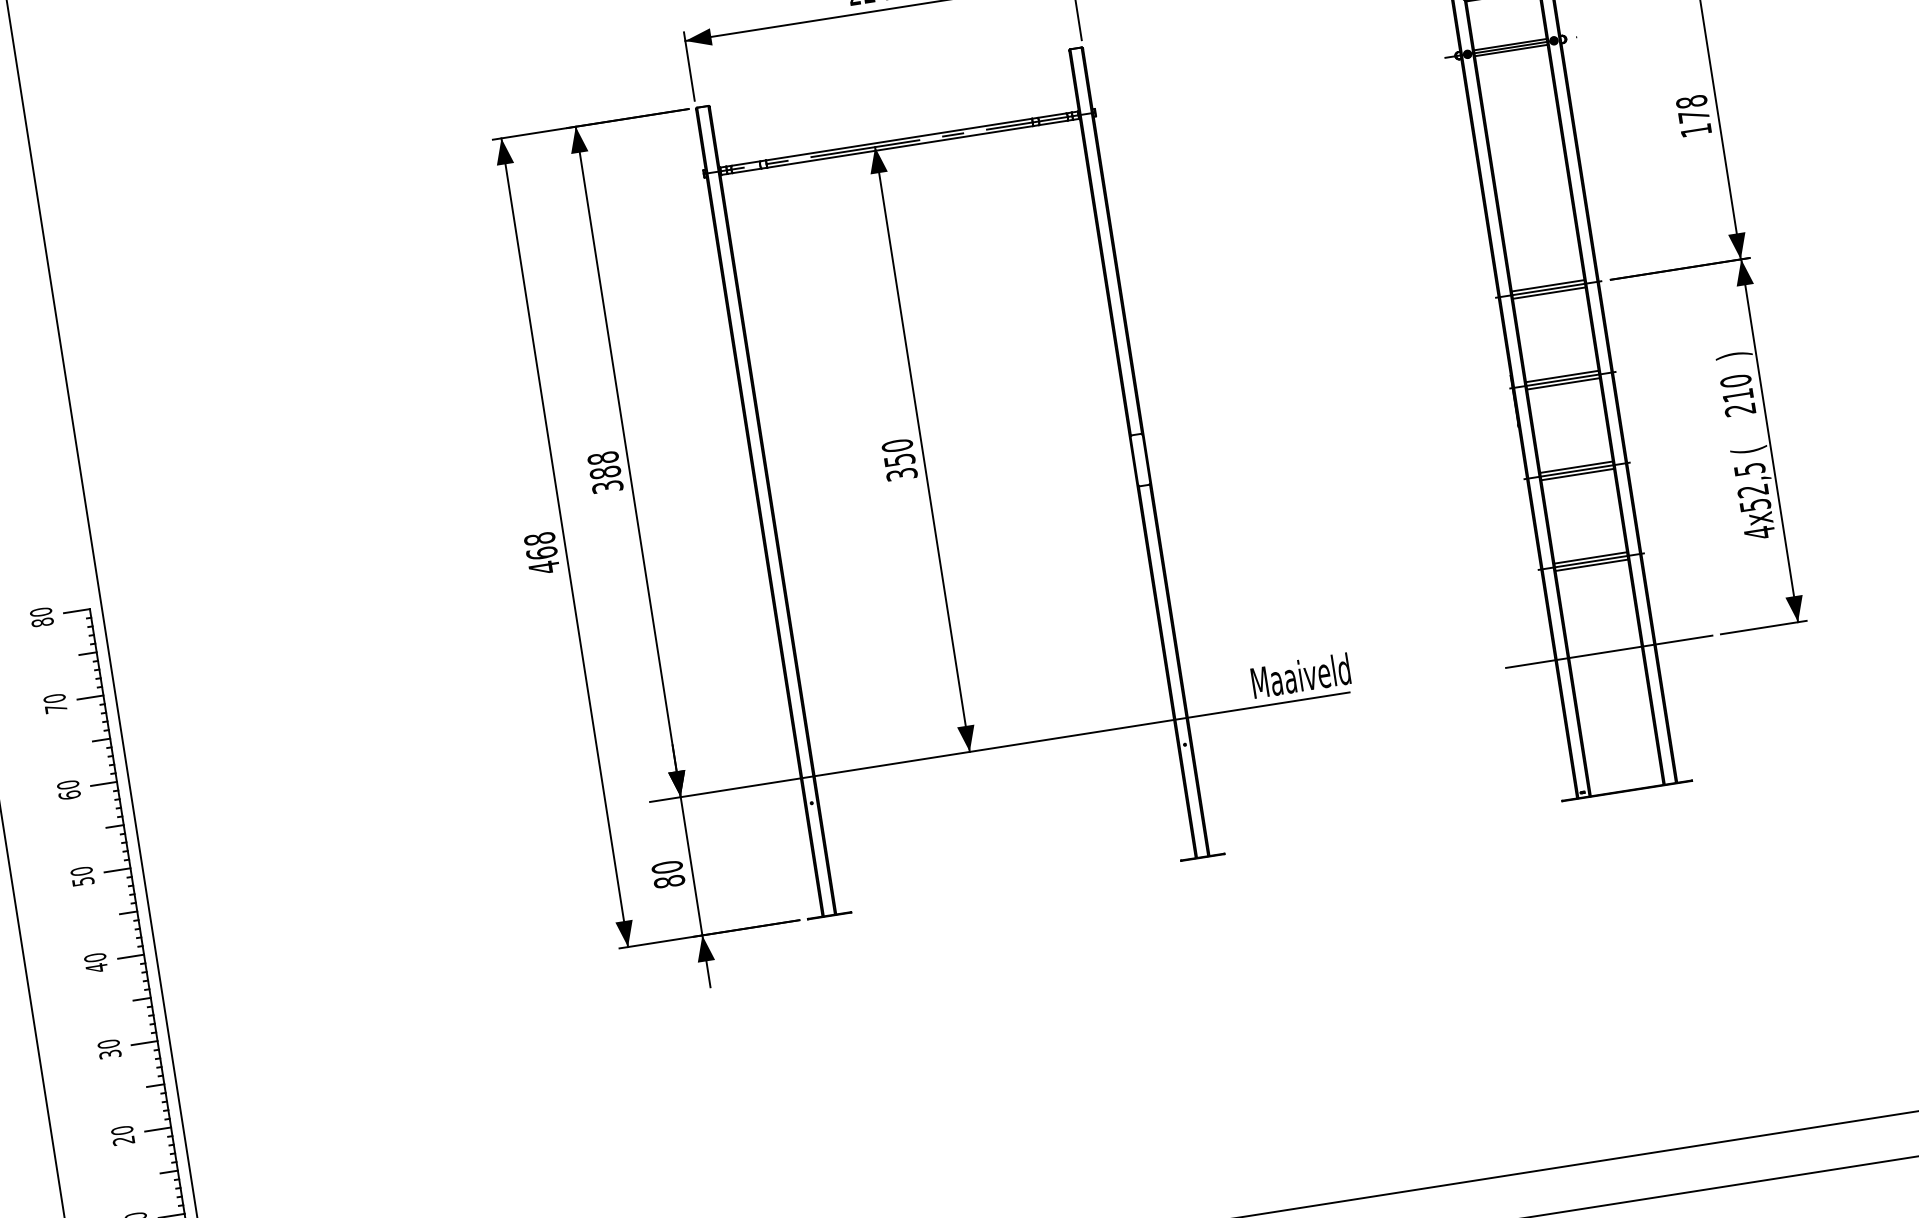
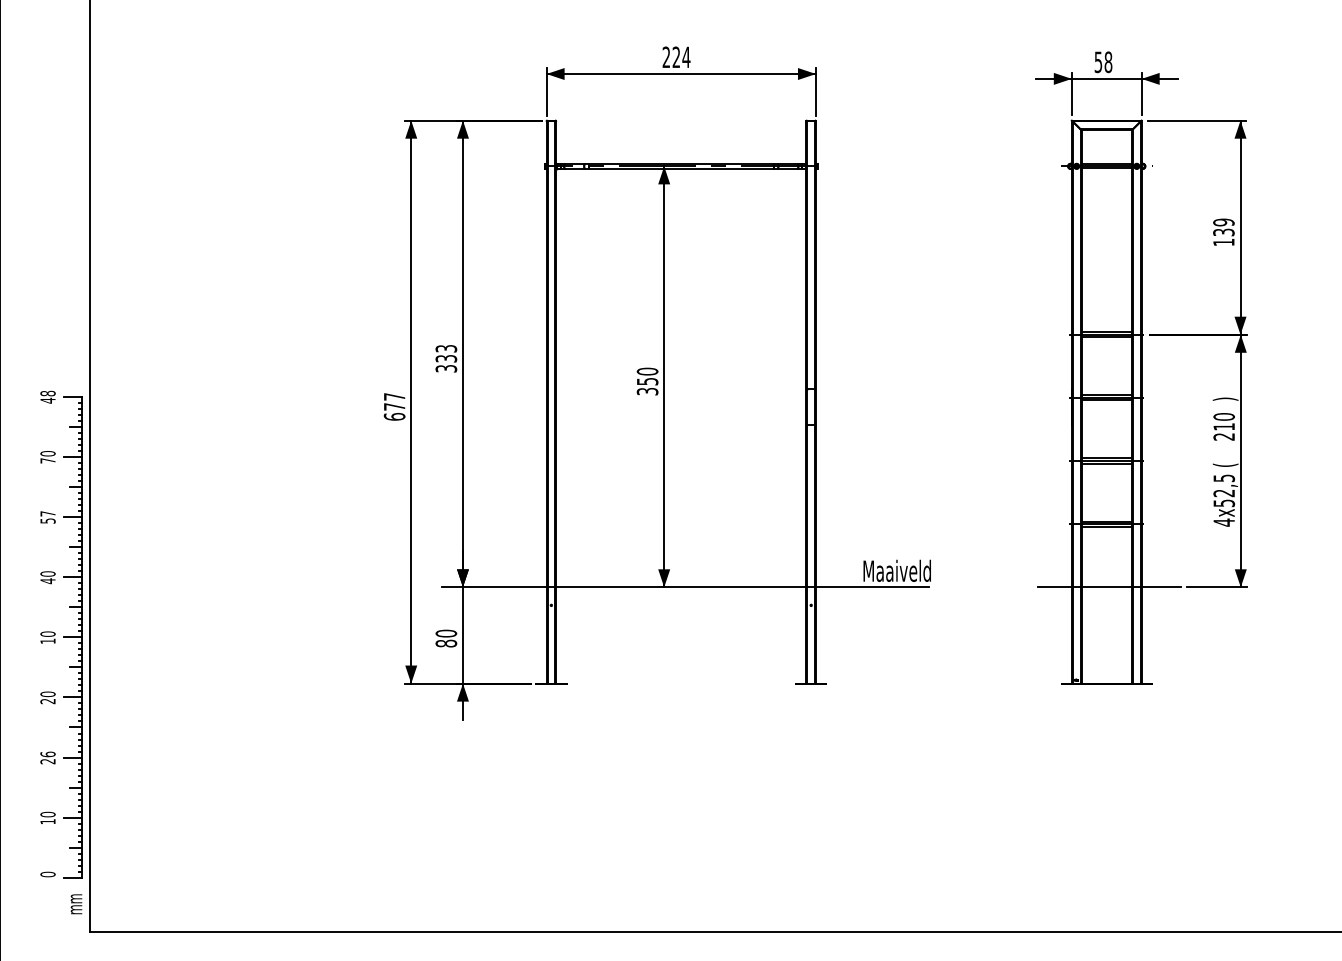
text: (1692, 109) -> (1223, 227), 178 -> 139
text: (604, 464) -> (446, 353), 388 -> 333
text: (541, 554) -> (394, 407), 468 -> 677
text: (40, 616) -> (47, 396), 80 -> 48
text: (68, 790) -> (47, 517), 60 -> 57
text: (82, 882) -> (47, 581), 50 -> 40
text: (96, 968) -> (47, 641), 40 -> 10
text: (109, 1054) -> (47, 701), 30 -> 20
text: (121, 1130) -> (47, 754), 20 -> 26

